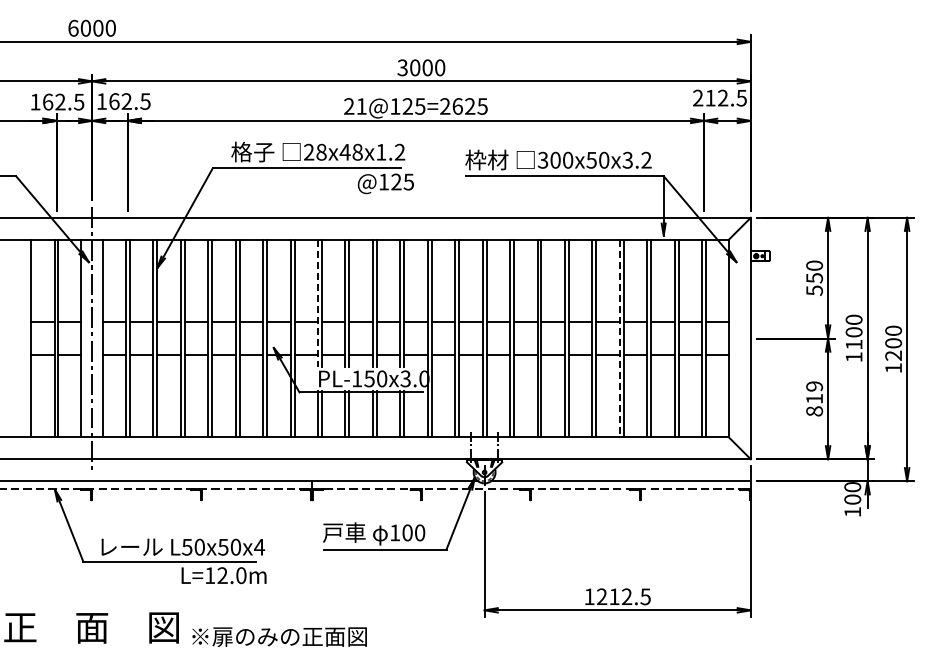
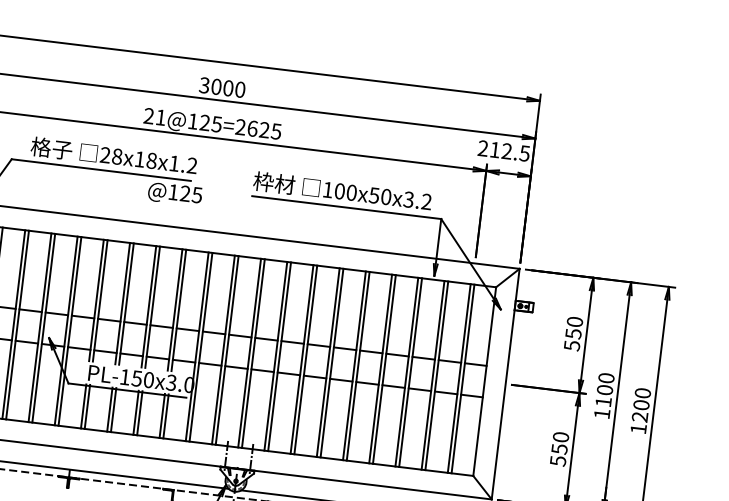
text: (344, 152) -> (139, 159), 28x48x1.2 -> 28x18x1.2
text: (542, 159) -> (327, 189), 300x50x3.2 -> 100x50x3.2
line: (317, 303) -> (95, 300), dashed -> solid
line: (619, 338) -> (380, 368), dashed -> solid
text: (814, 398) -> (559, 448), 819 -> 550

